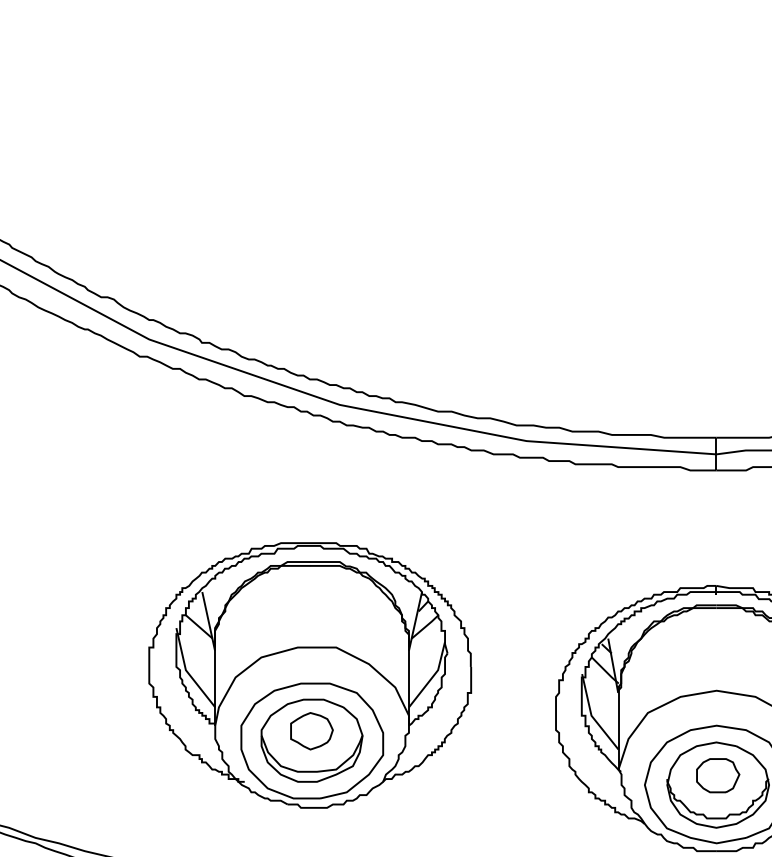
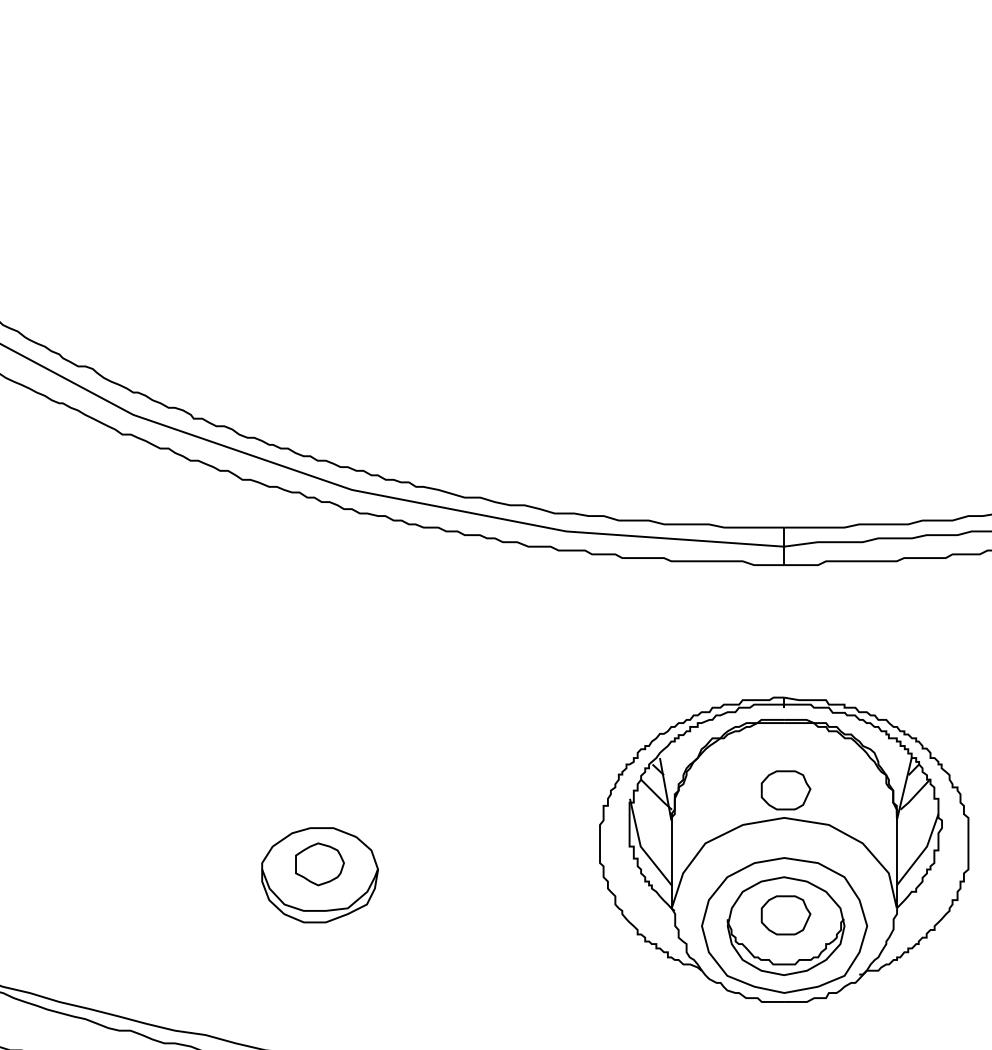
part: (717, 666) -> (785, 790), added
part: (309, 675) -> (317, 800), removed

